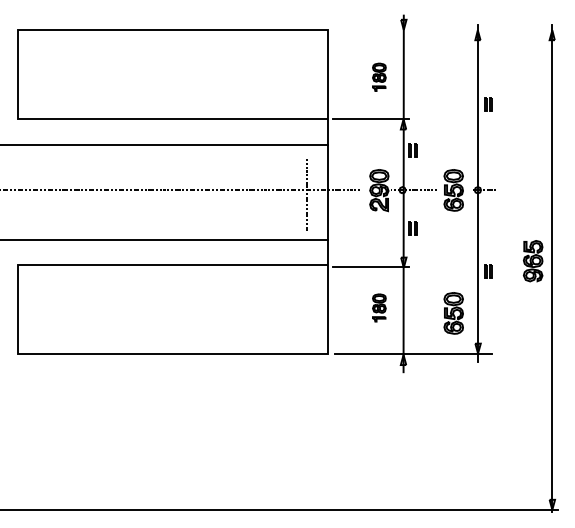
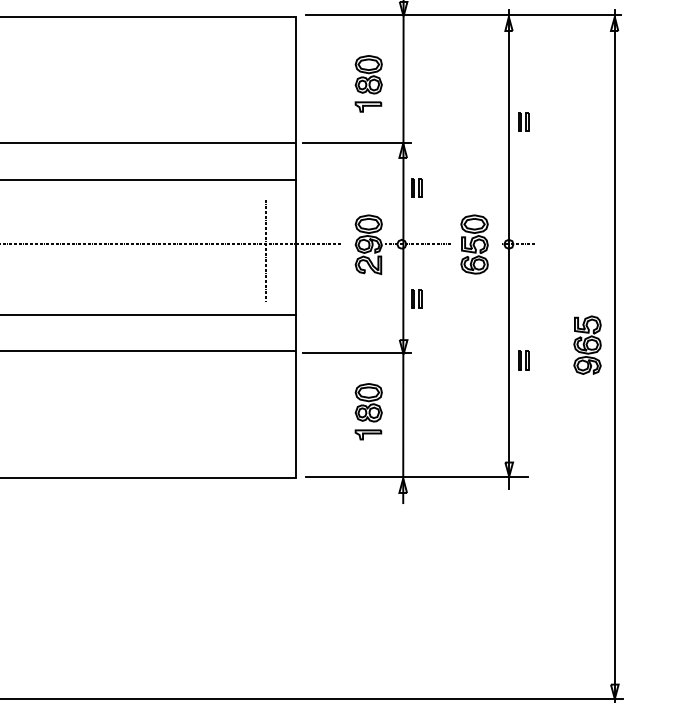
line: (445, 28) -> (462, 14), added
part: (379, 76) -> (369, 82), size x1.43
part: (379, 307) -> (369, 411), size x1.43
part: (453, 313) -> (474, 419), removed

